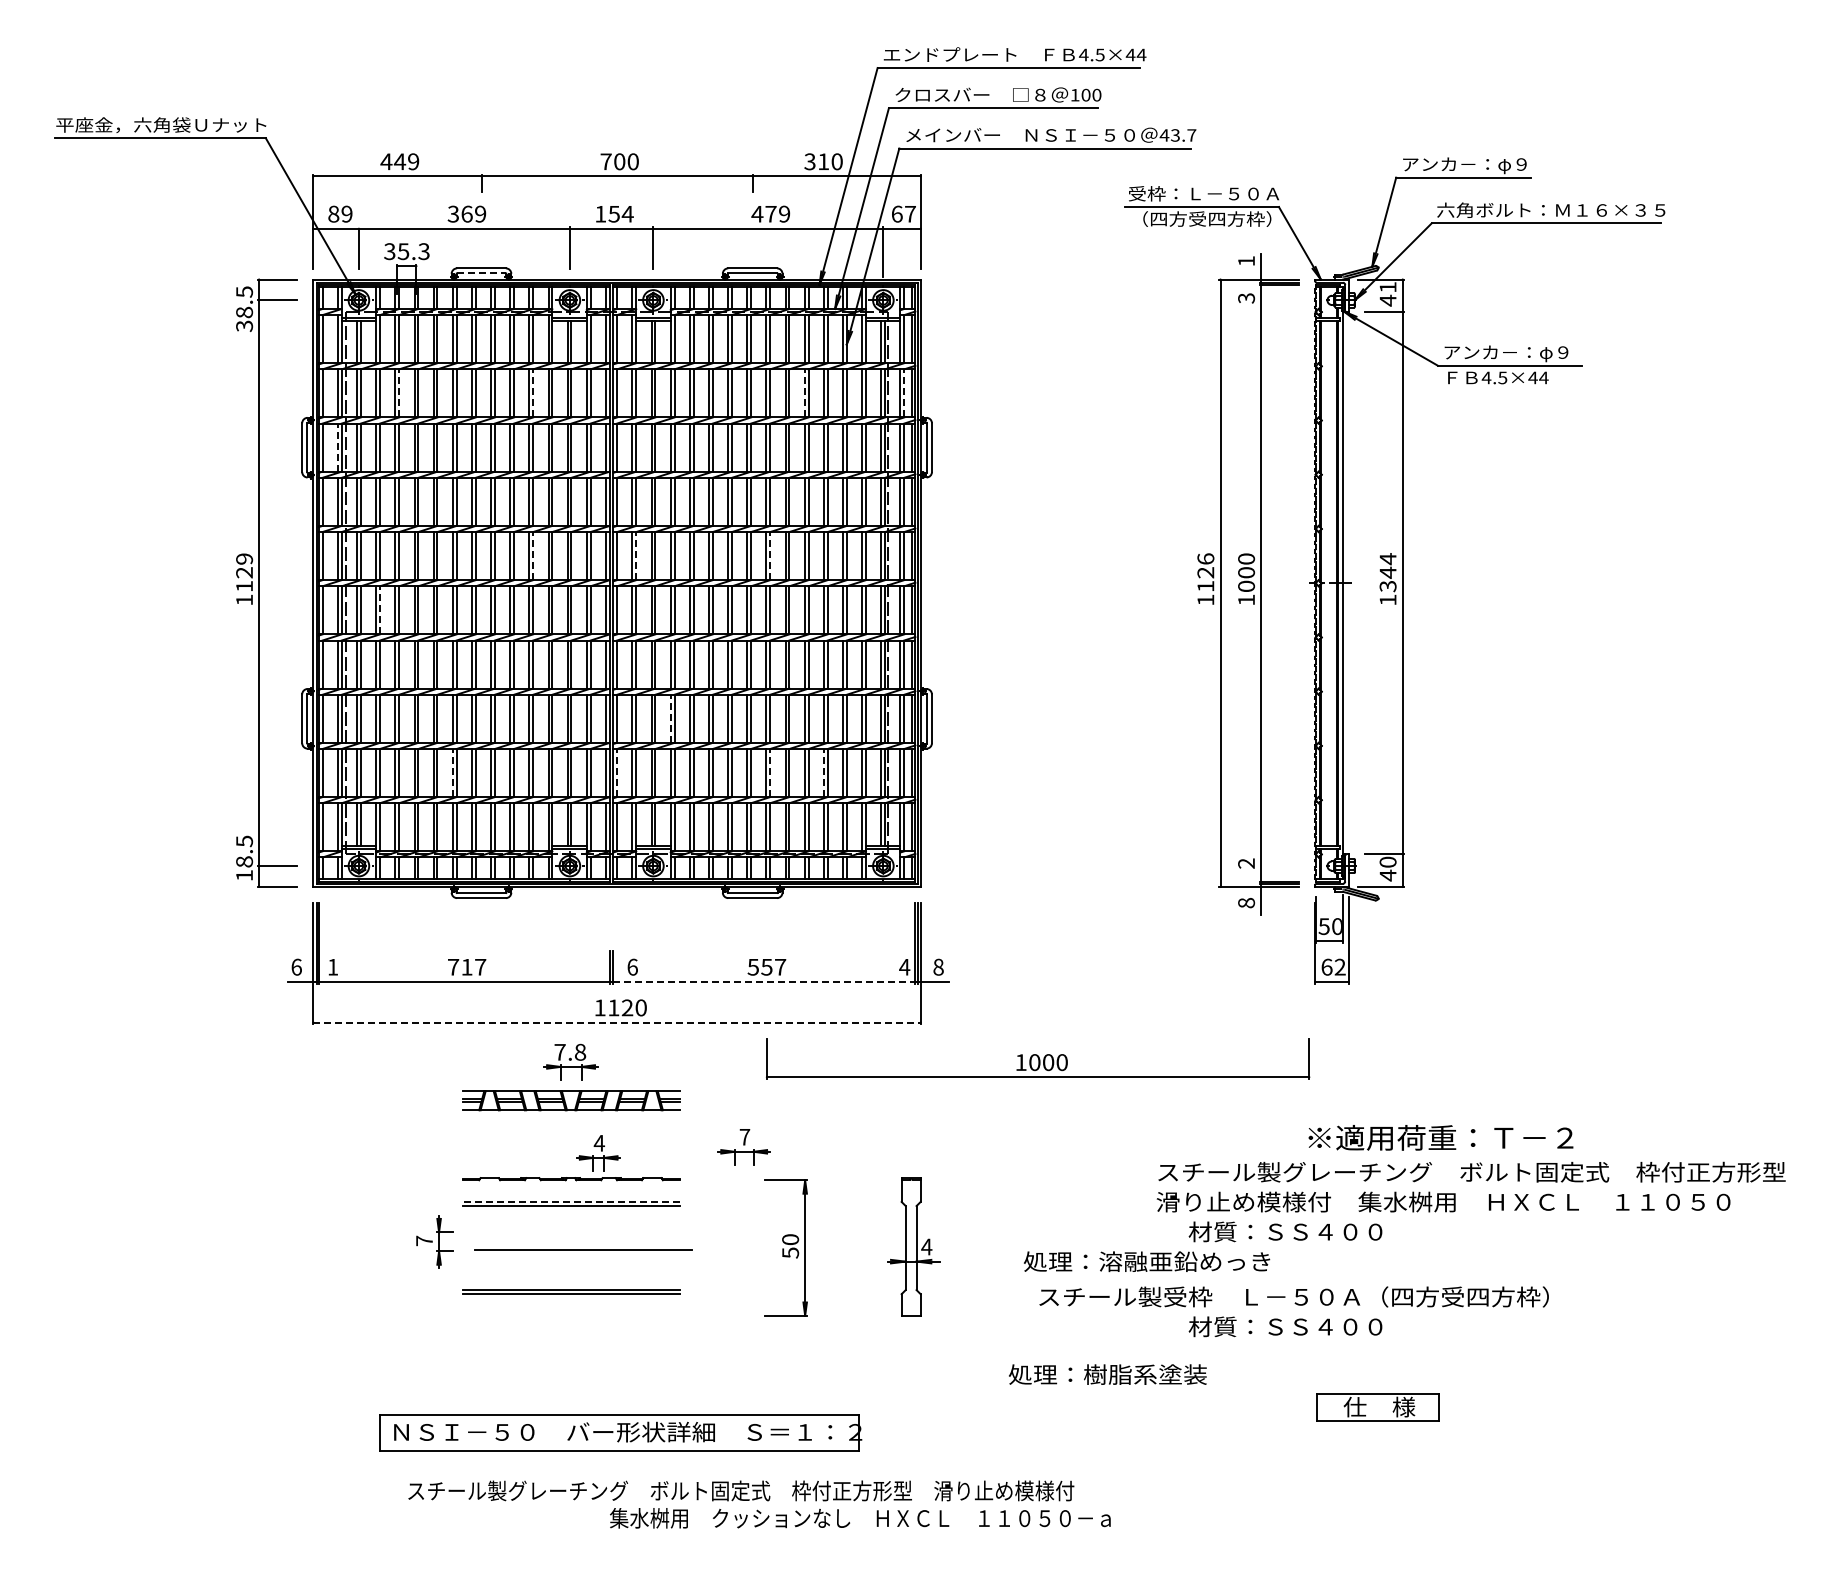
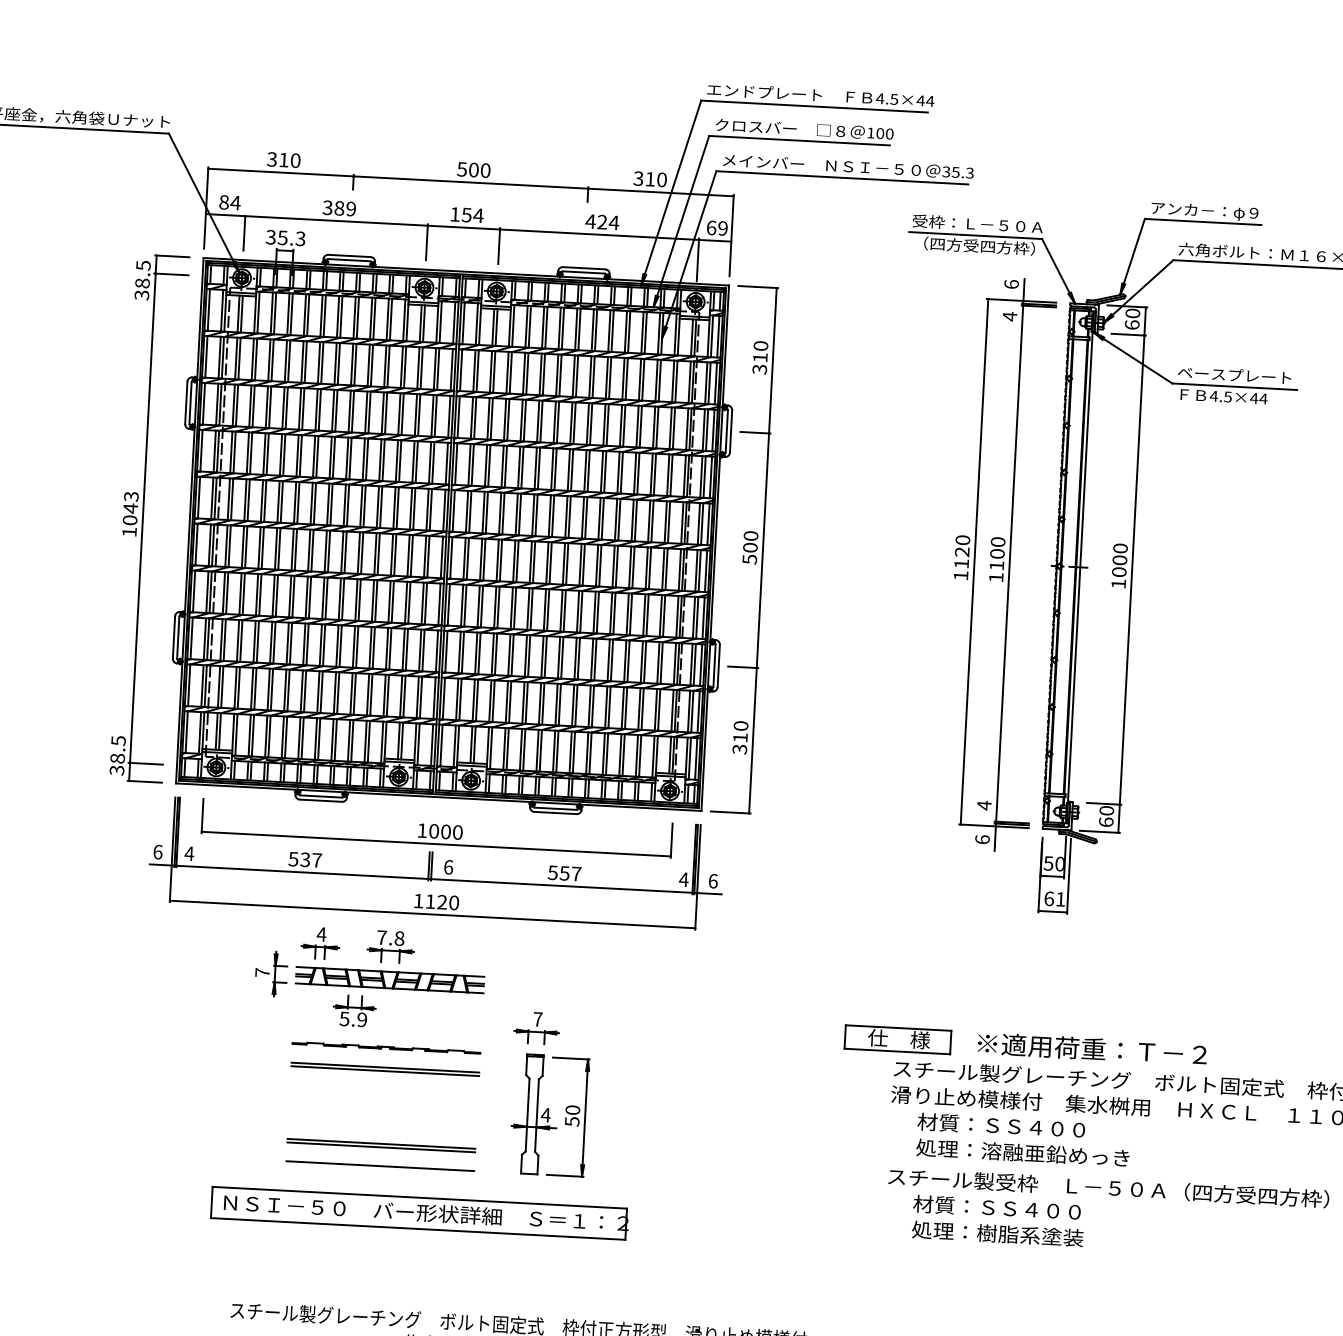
text: (1177, 135) -> (957, 172), 43.7 -> 35.3
text: (399, 161) -> (283, 159), 449 -> 310
text: (605, 161) -> (461, 169), 700 -> 500
text: (346, 213) -> (235, 202), 89 -> 84
text: (466, 213) -> (339, 207), 369 -> 389
text: (777, 213) -> (608, 221), 479 -> 424
text: (910, 213) -> (723, 227), 67 -> 69
text: (1246, 261) -> (1011, 284), 1 -> 6
line: (481, 273) -> (349, 260), dashed -> solid
text: (1387, 293) -> (1132, 318), 41 -> 60
text: (1246, 298) -> (1009, 316), 3 -> 4
text: (1508, 353) -> (1234, 376), アンカ－：φ９ -> ベースプレート
line: (399, 392) -> (272, 359), dashed -> solid
line: (533, 392) -> (388, 365), dashed -> solid
line: (804, 392) -> (623, 377), dashed -> solid
line: (904, 392) -> (709, 382), dashed -> solid
line: (337, 447) -> (216, 404), dashed -> solid
line: (533, 555) -> (381, 506), dashed -> solid
line: (636, 555) -> (470, 511), dashed -> solid
line: (770, 555) -> (586, 517), dashed -> solid
text: (1205, 558) -> (962, 539), 1126 -> 1120
text: (244, 572) -> (130, 508), 1129 -> 1043
text: (1387, 572) -> (1119, 560), 1344 -> 1000
part: (954, 582) -> (744, 549), added
text: (1246, 585) -> (996, 564), 1000 -> 1100
line: (380, 609) -> (246, 546), dashed -> solid
line: (670, 718) -> (492, 653), dashed -> solid
line: (452, 772) -> (301, 690), dashed -> solid
line: (617, 772) -> (444, 698), dashed -> solid
line: (770, 772) -> (576, 705), dashed -> solid
line: (823, 772) -> (622, 707), dashed -> solid
text: (1246, 863) -> (984, 805), 2 -> 4
text: (244, 875) -> (116, 770), 18.5 -> 38.5
text: (1387, 875) -> (1105, 822), 40 -> 60
text: (1246, 902) -> (982, 839), 8 -> 6
text: (459, 966) -> (298, 858), 717 -> 537
text: (938, 966) -> (713, 880), 8 -> 6
text: (1339, 966) -> (1060, 898), 62 -> 61
text: (332, 967) -> (188, 853), 1 -> 4
line: (764, 981) -> (562, 885), dashed -> solid
line: (617, 1022) -> (432, 914), dashed -> solid
part: (1038, 1058) -> (437, 827), moved
text: (1440, 1137) -> (1092, 1048), moved
part: (532, 1138) -> (354, 1010), added
part: (598, 1153) -> (320, 943), moved
line: (571, 1201) -> (385, 1067), dashed -> solid
part: (434, 1241) -> (271, 973), moved
part: (913, 1246) -> (534, 1114), moved
line: (583, 1249) -> (379, 1165), moved
text: (1147, 1261) -> (1023, 1152), moved
text: (1293, 1296) -> (1108, 1187), moved
text: (1107, 1374) -> (997, 1233), moved
part: (1377, 1407) -> (897, 1039), moved
part: (620, 1432) -> (419, 1213), moved

